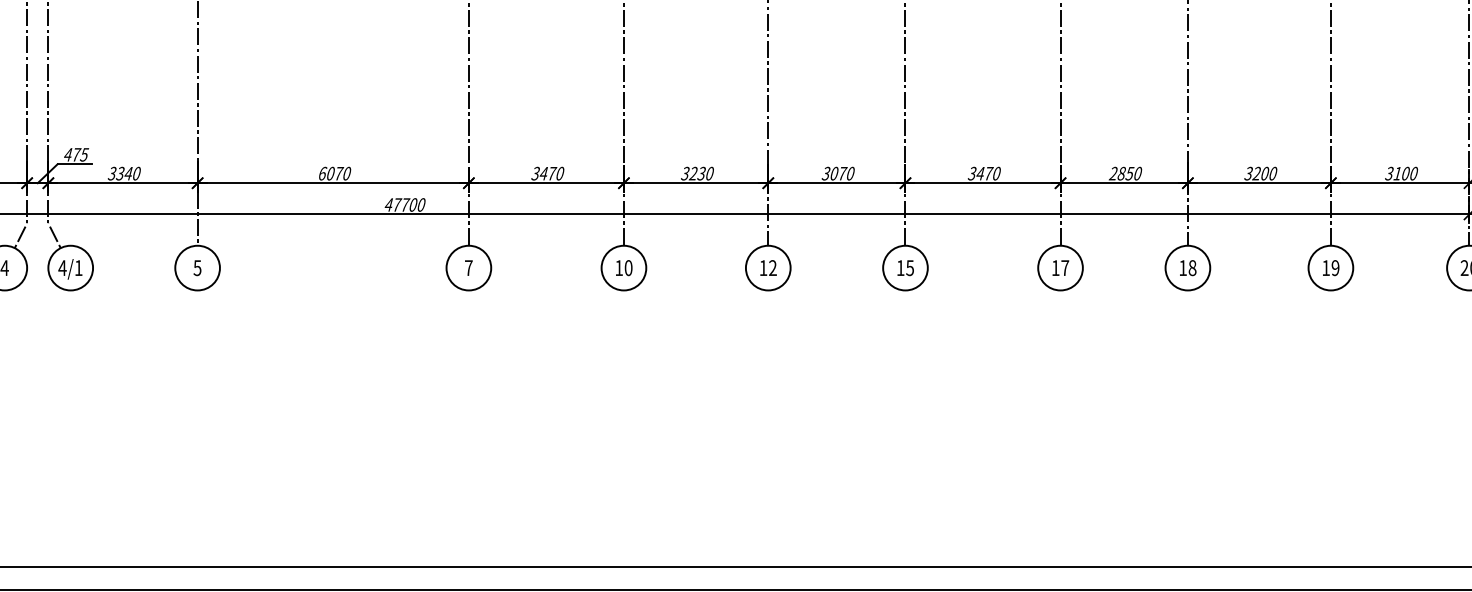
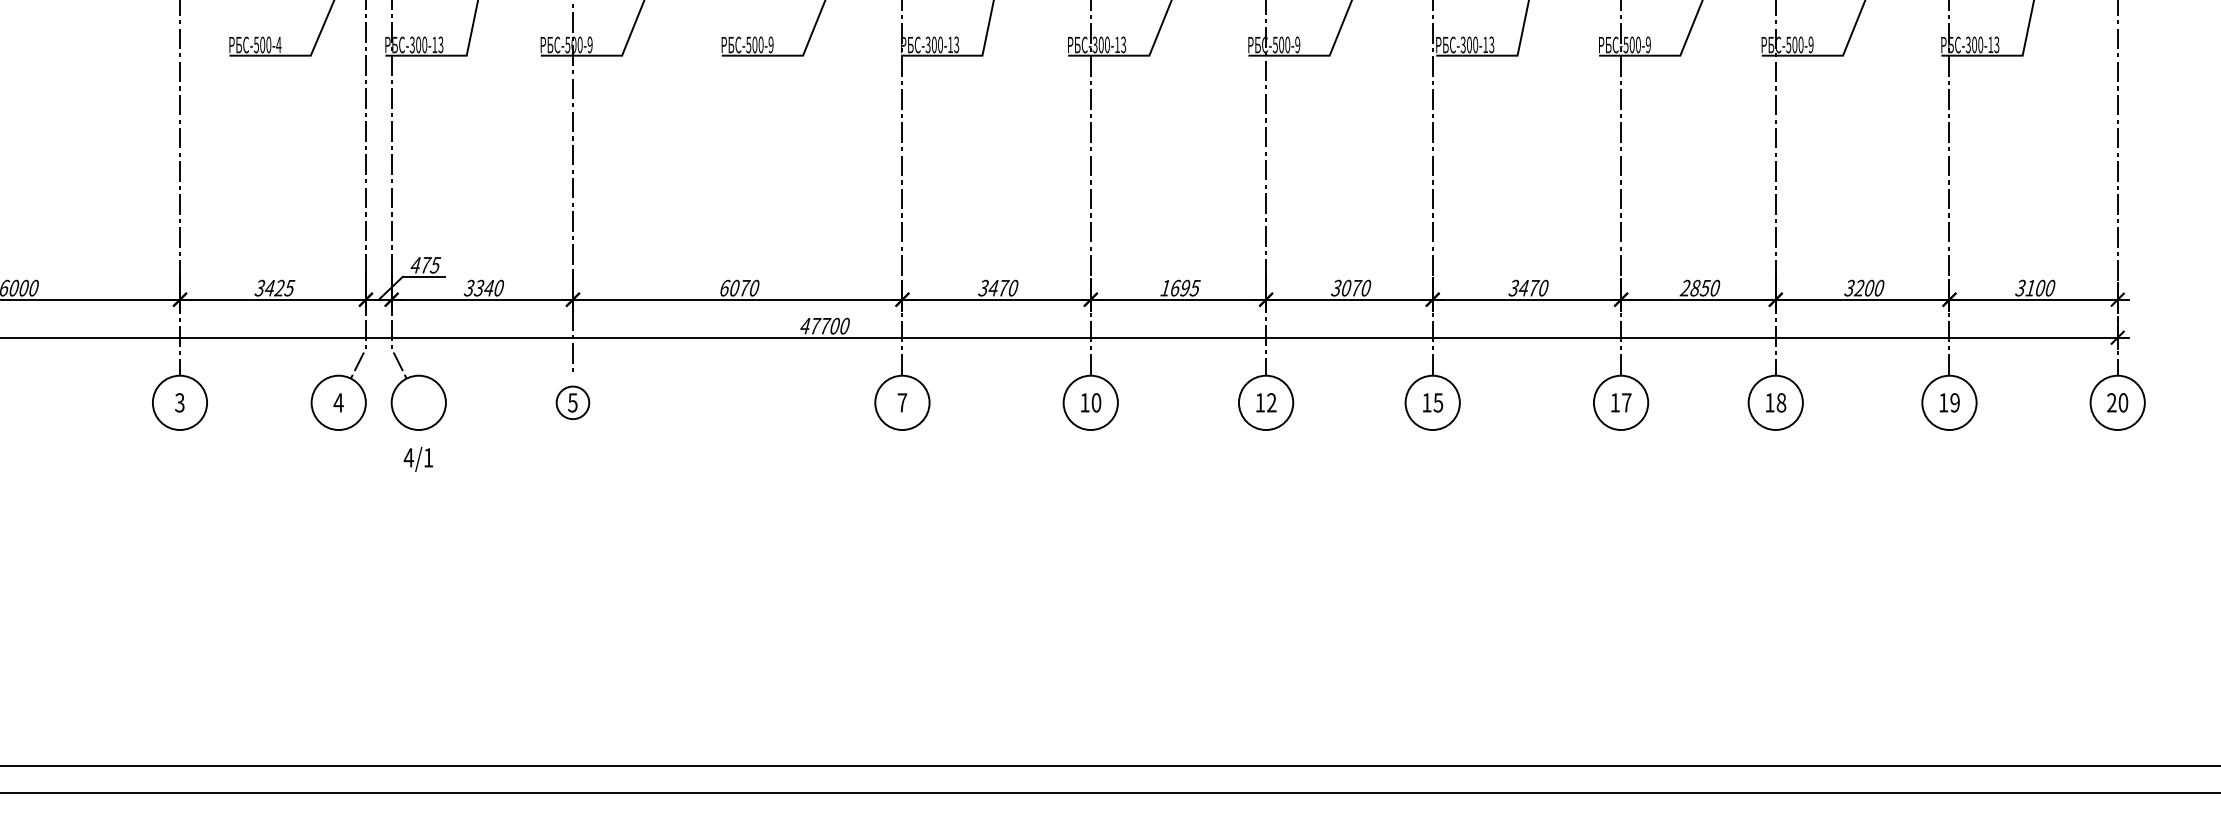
text: (697, 173) -> (1180, 287), 3230 -> 1695
circle: (197, 267) -> (572, 402), size x0.6
text: (69, 268) -> (417, 458), moved

